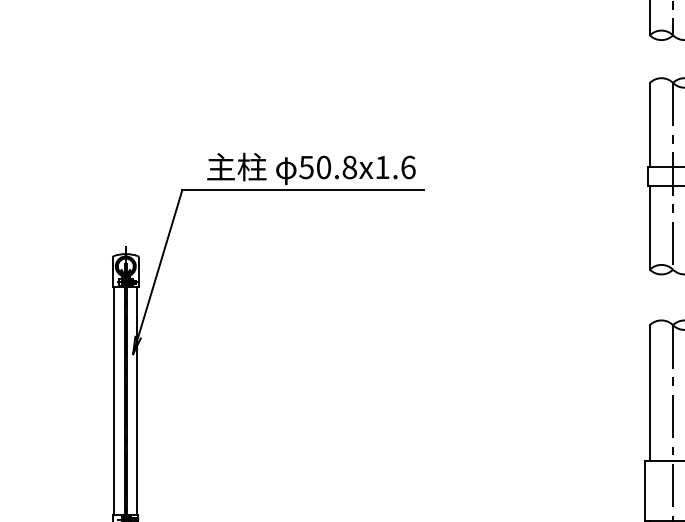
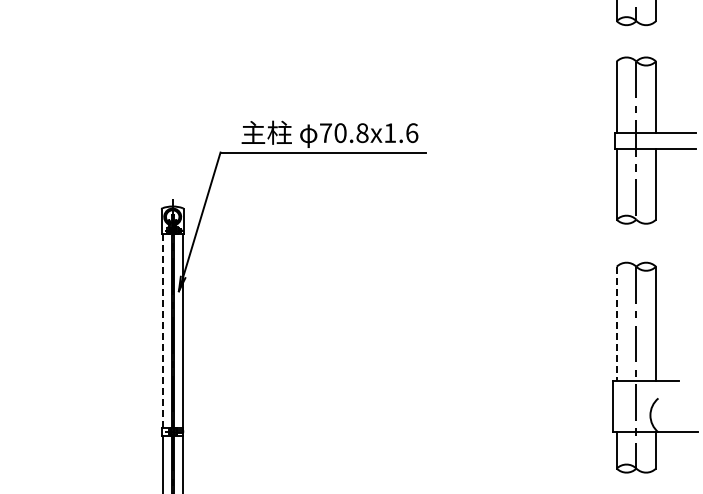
text: (306, 167) -> (325, 133), 50.8x1.6 -> 70.8x1.6
line: (649, 393) -> (616, 324), solid -> dashed
line: (113, 400) -> (162, 330), solid -> dashed

